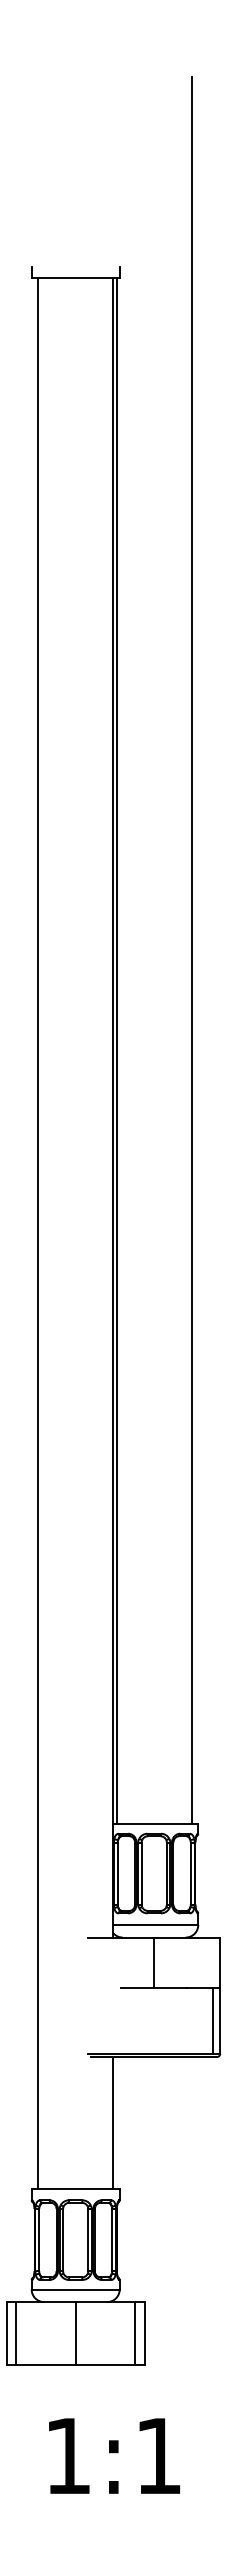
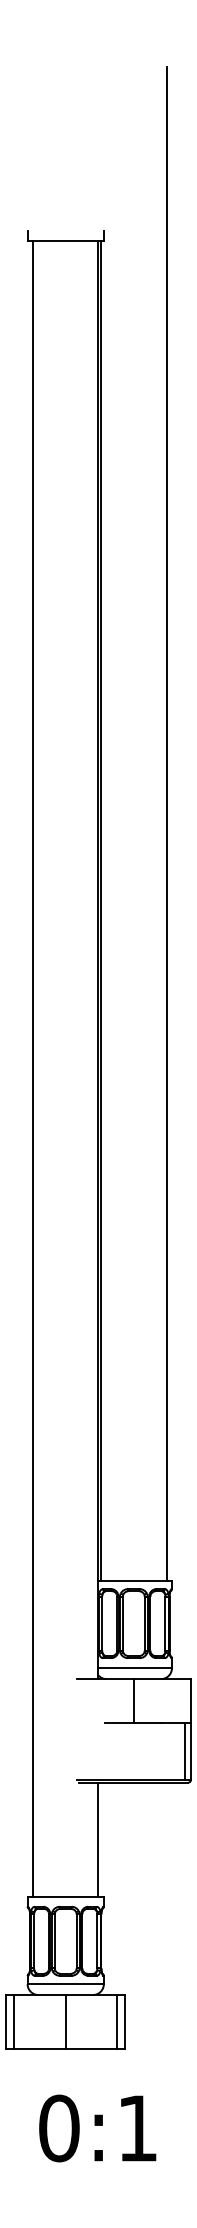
text: (68, 2456) -> (59, 2128), 1:1 -> 0:1

